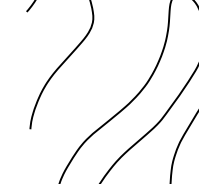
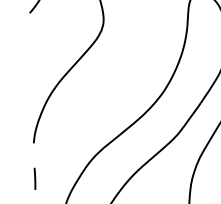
line: (31, 161) -> (35, 179), added

